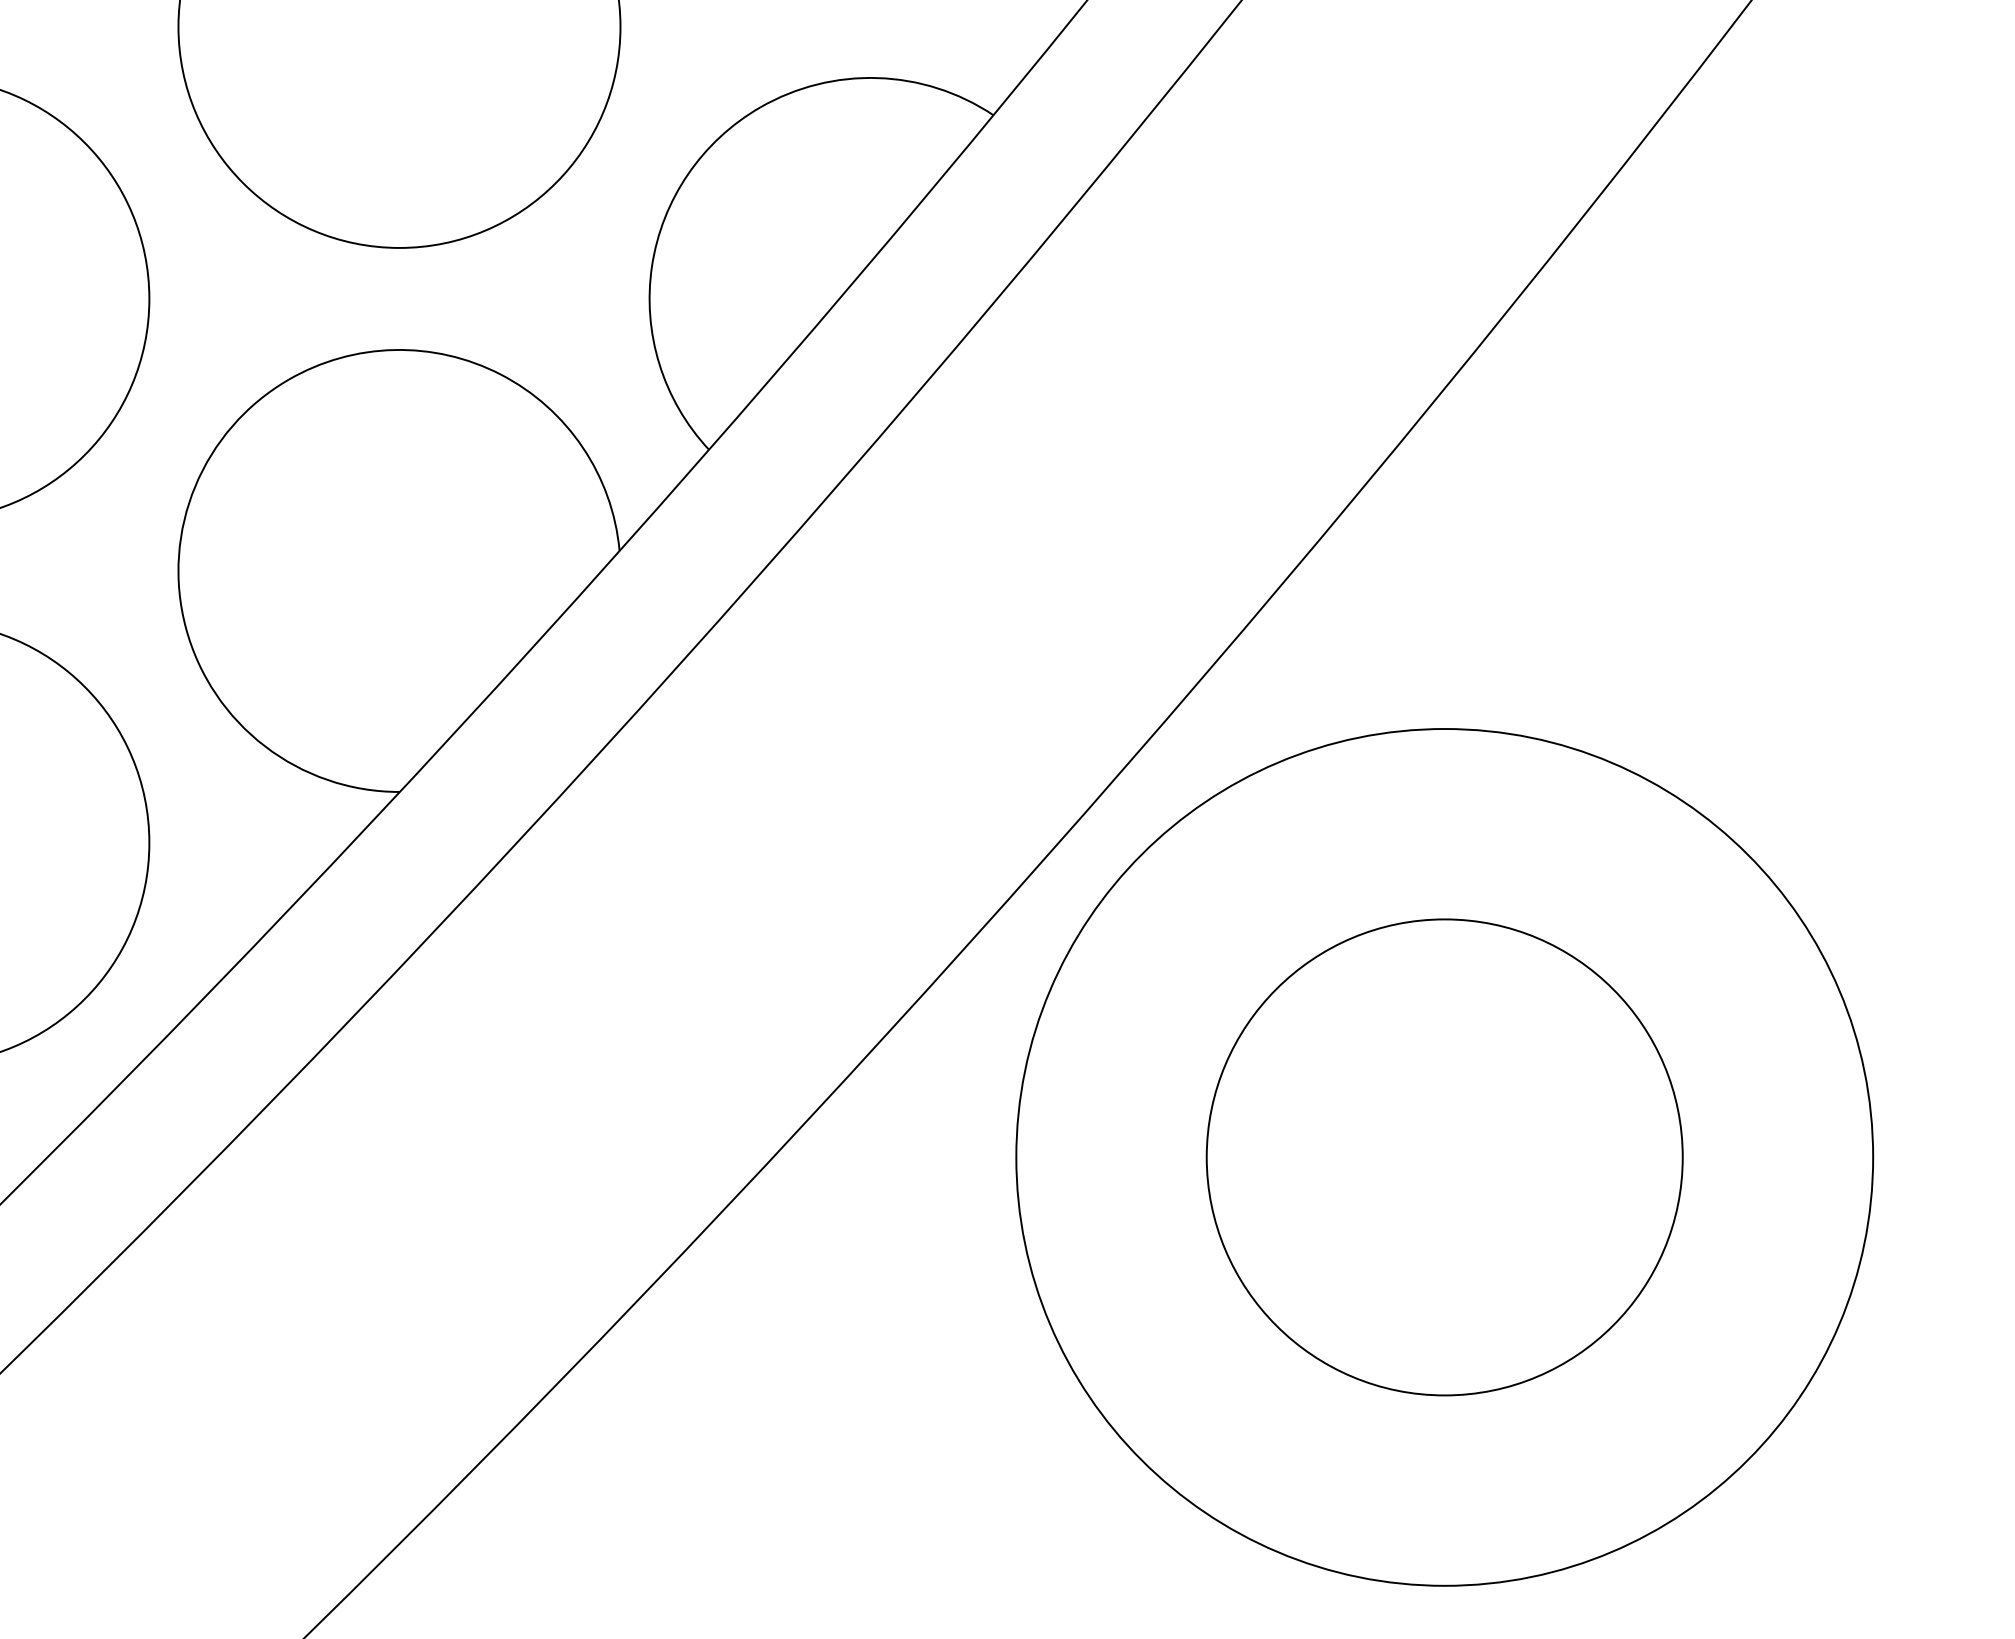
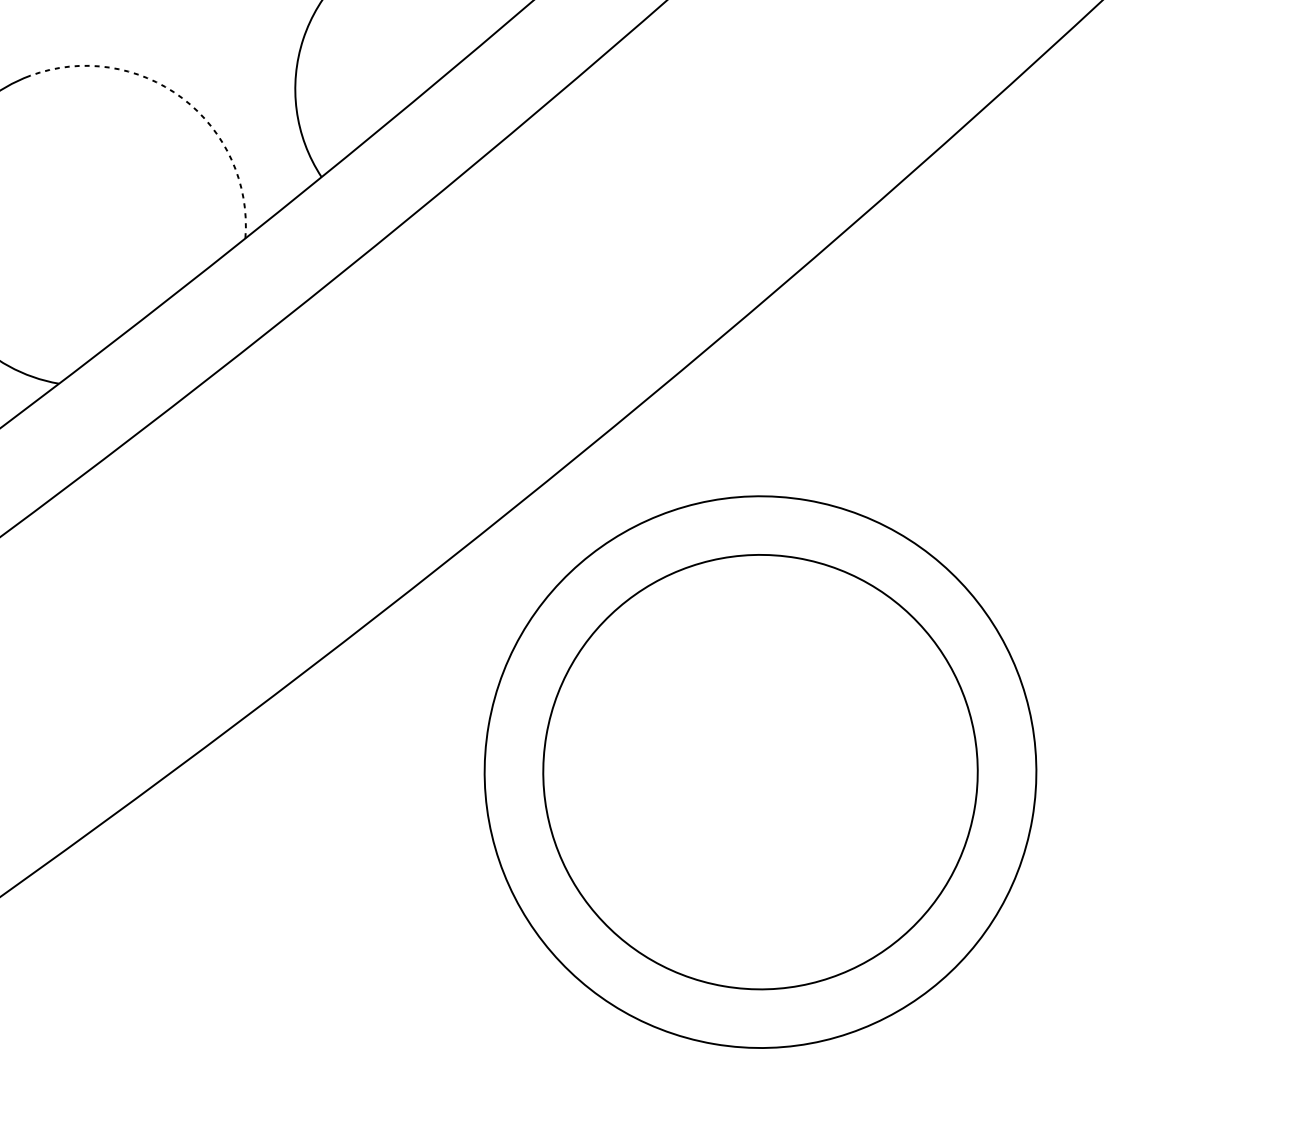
arc: (501, 374) -> (182, 98), solid -> dashed
circle: (1444, 1157) -> (760, 772), size x0.7
circle: (1444, 1157) -> (760, 772), size x1.6

